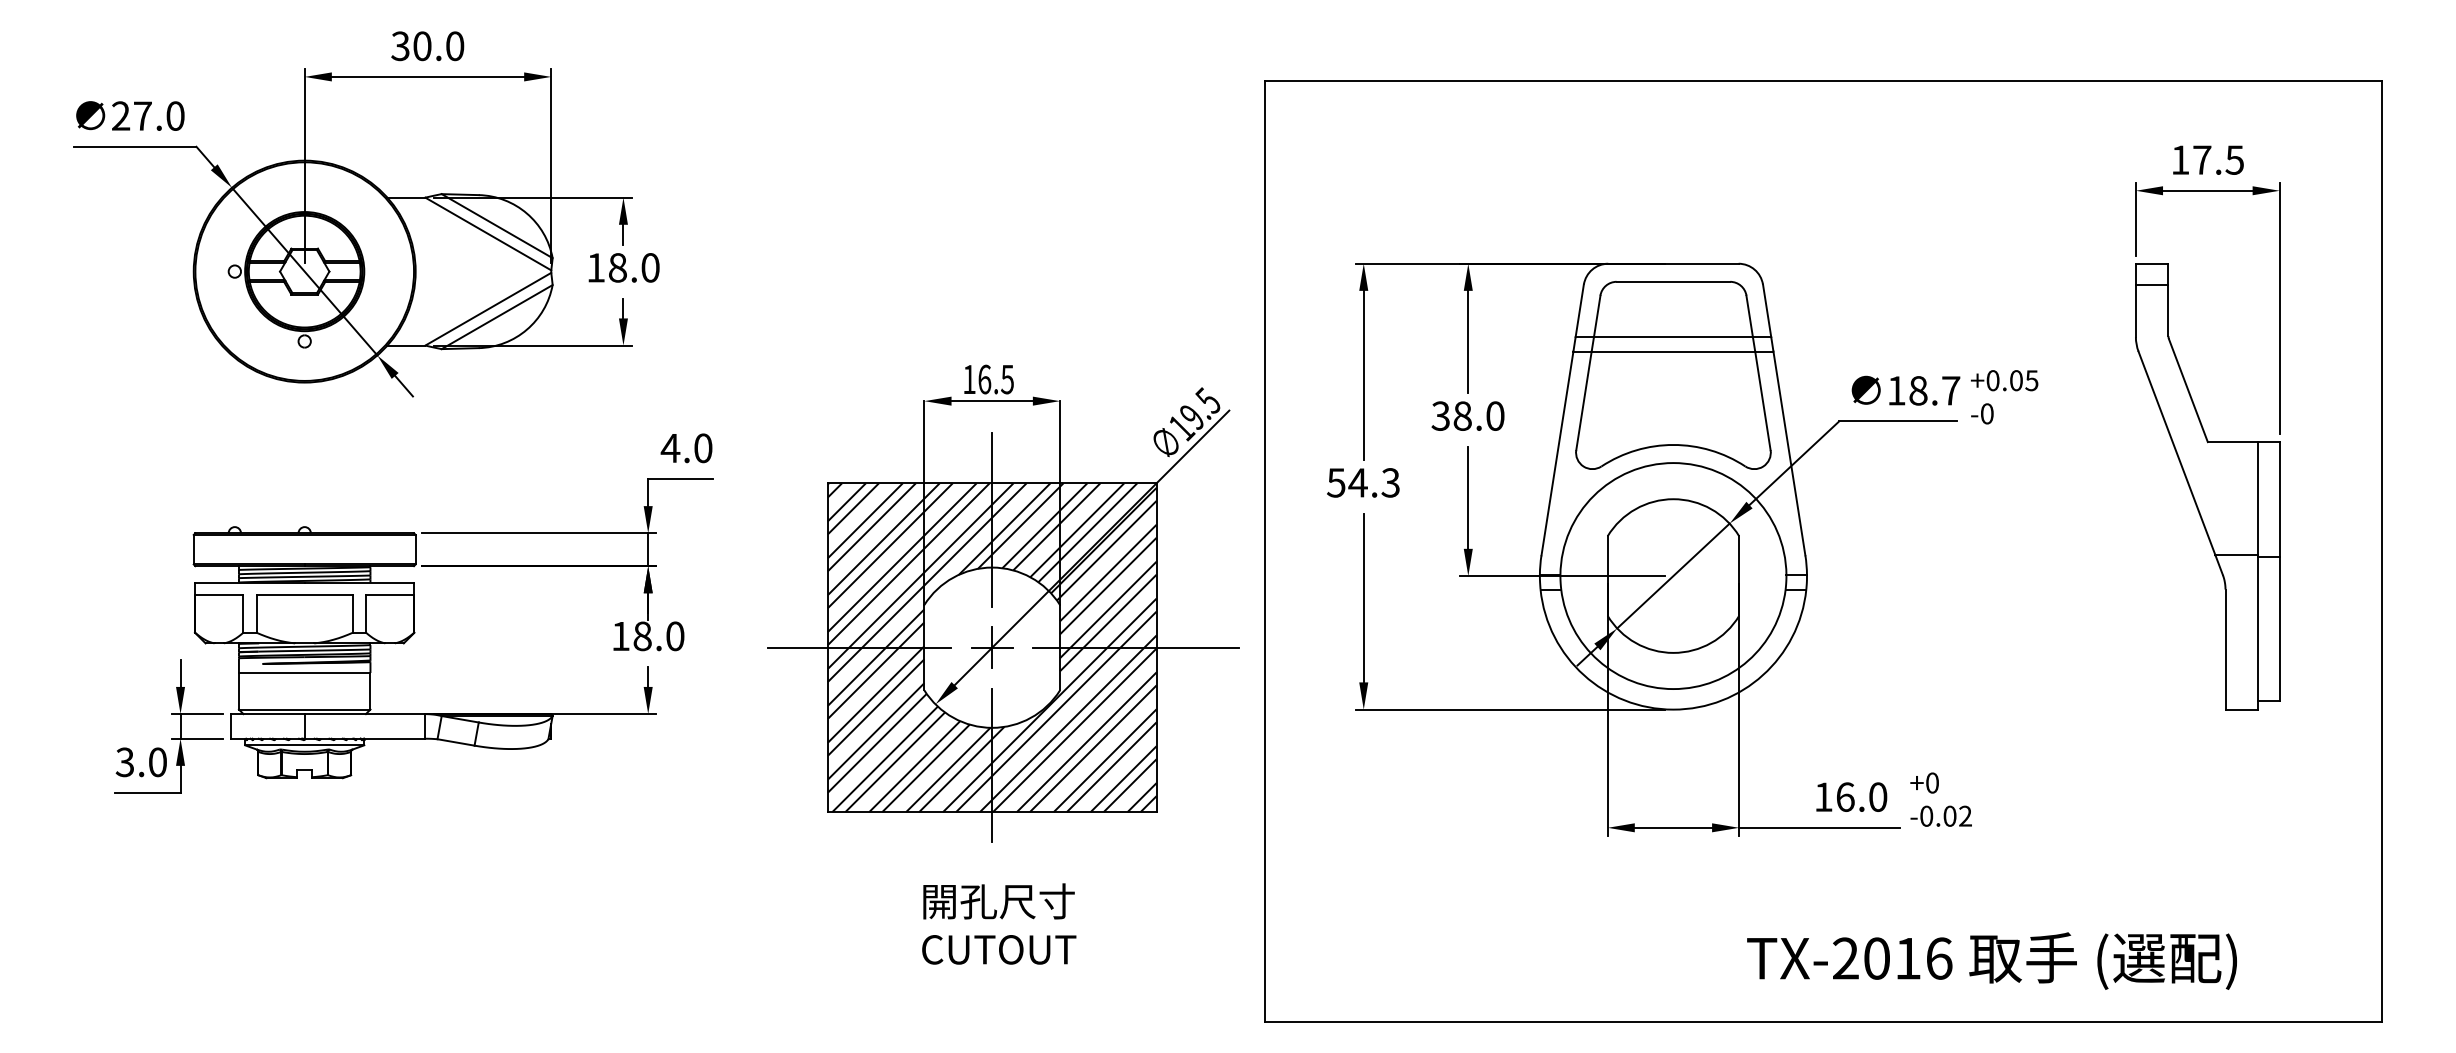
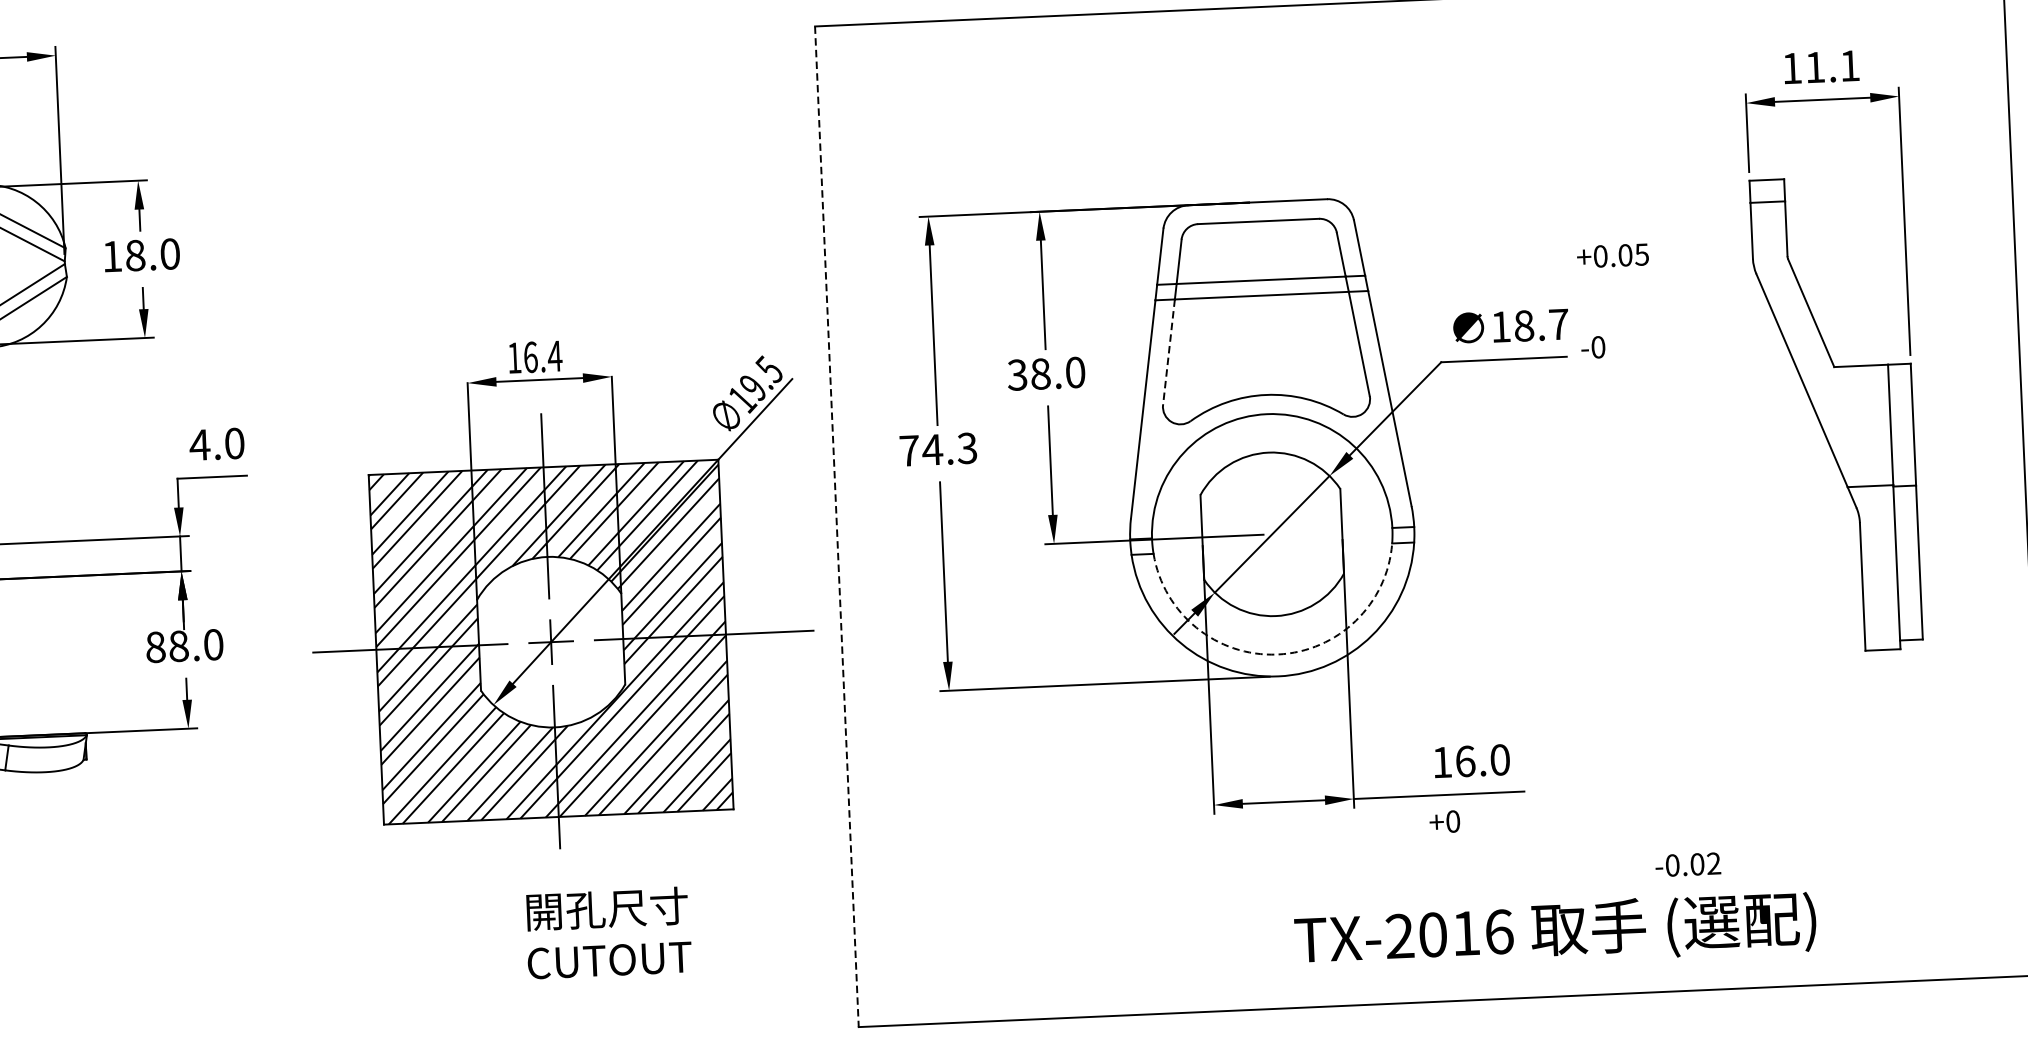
text: (2218, 159) -> (1832, 66), 17.5 -> 11.1
text: (1007, 379) -> (554, 356), 16.5 -> 16.4
text: (2004, 380) -> (1612, 255), moved
line: (1583, 400) -> (1168, 351), solid -> dashed
text: (1336, 482) -> (909, 450), 54.3 -> 74.3
line: (1265, 551) -> (837, 527), solid -> dashed
text: (620, 636) -> (155, 647), 18.0 -> 88.0
arc: (1673, 689) -> (1277, 654), solid -> dashed
text: (1924, 782) -> (1444, 821), moved
text: (1940, 815) -> (1687, 864), moved
text: (999, 923) -> (608, 932), moved
text: (1991, 960) -> (1554, 931), moved

